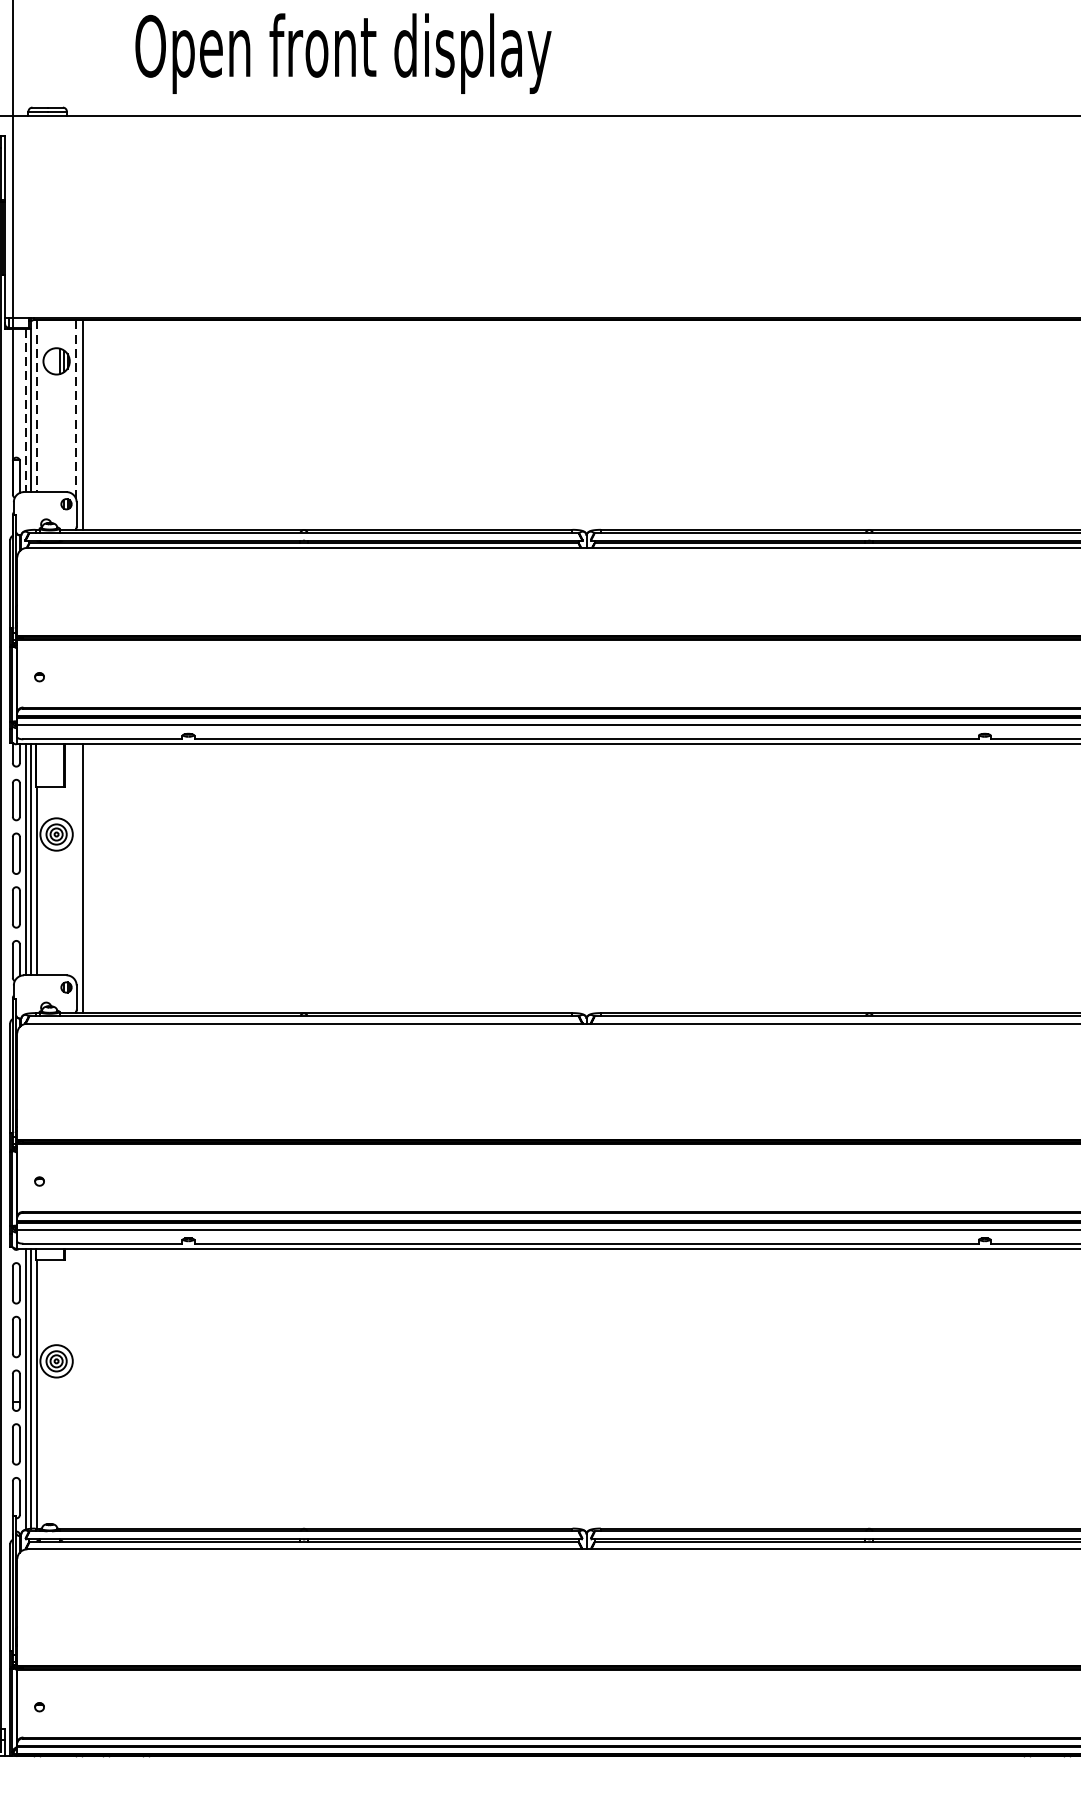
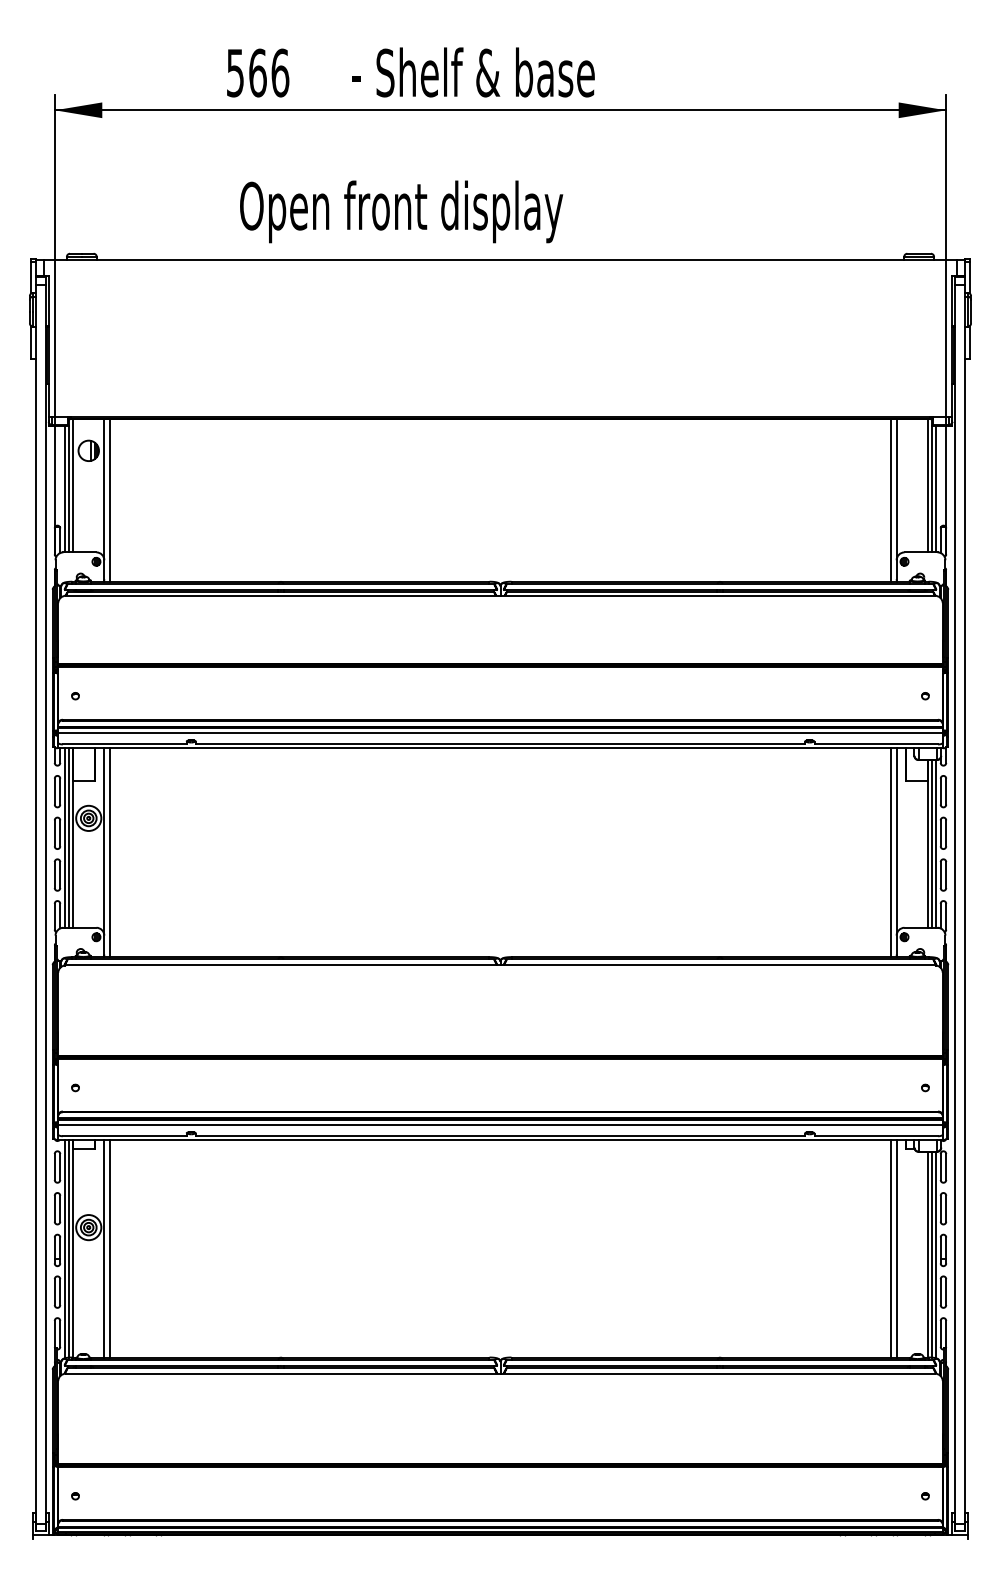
text: (343, 53) -> (401, 211), moved
line: (36, 405) -> (73, 485), dashed -> solid
line: (76, 409) -> (104, 488), dashed -> solid
line: (25, 411) -> (64, 489), dashed -> solid
line: (76, 862) -> (104, 840), added
line: (76, 1388) -> (104, 1248), added
line: (83, 1388) -> (109, 1248), added

